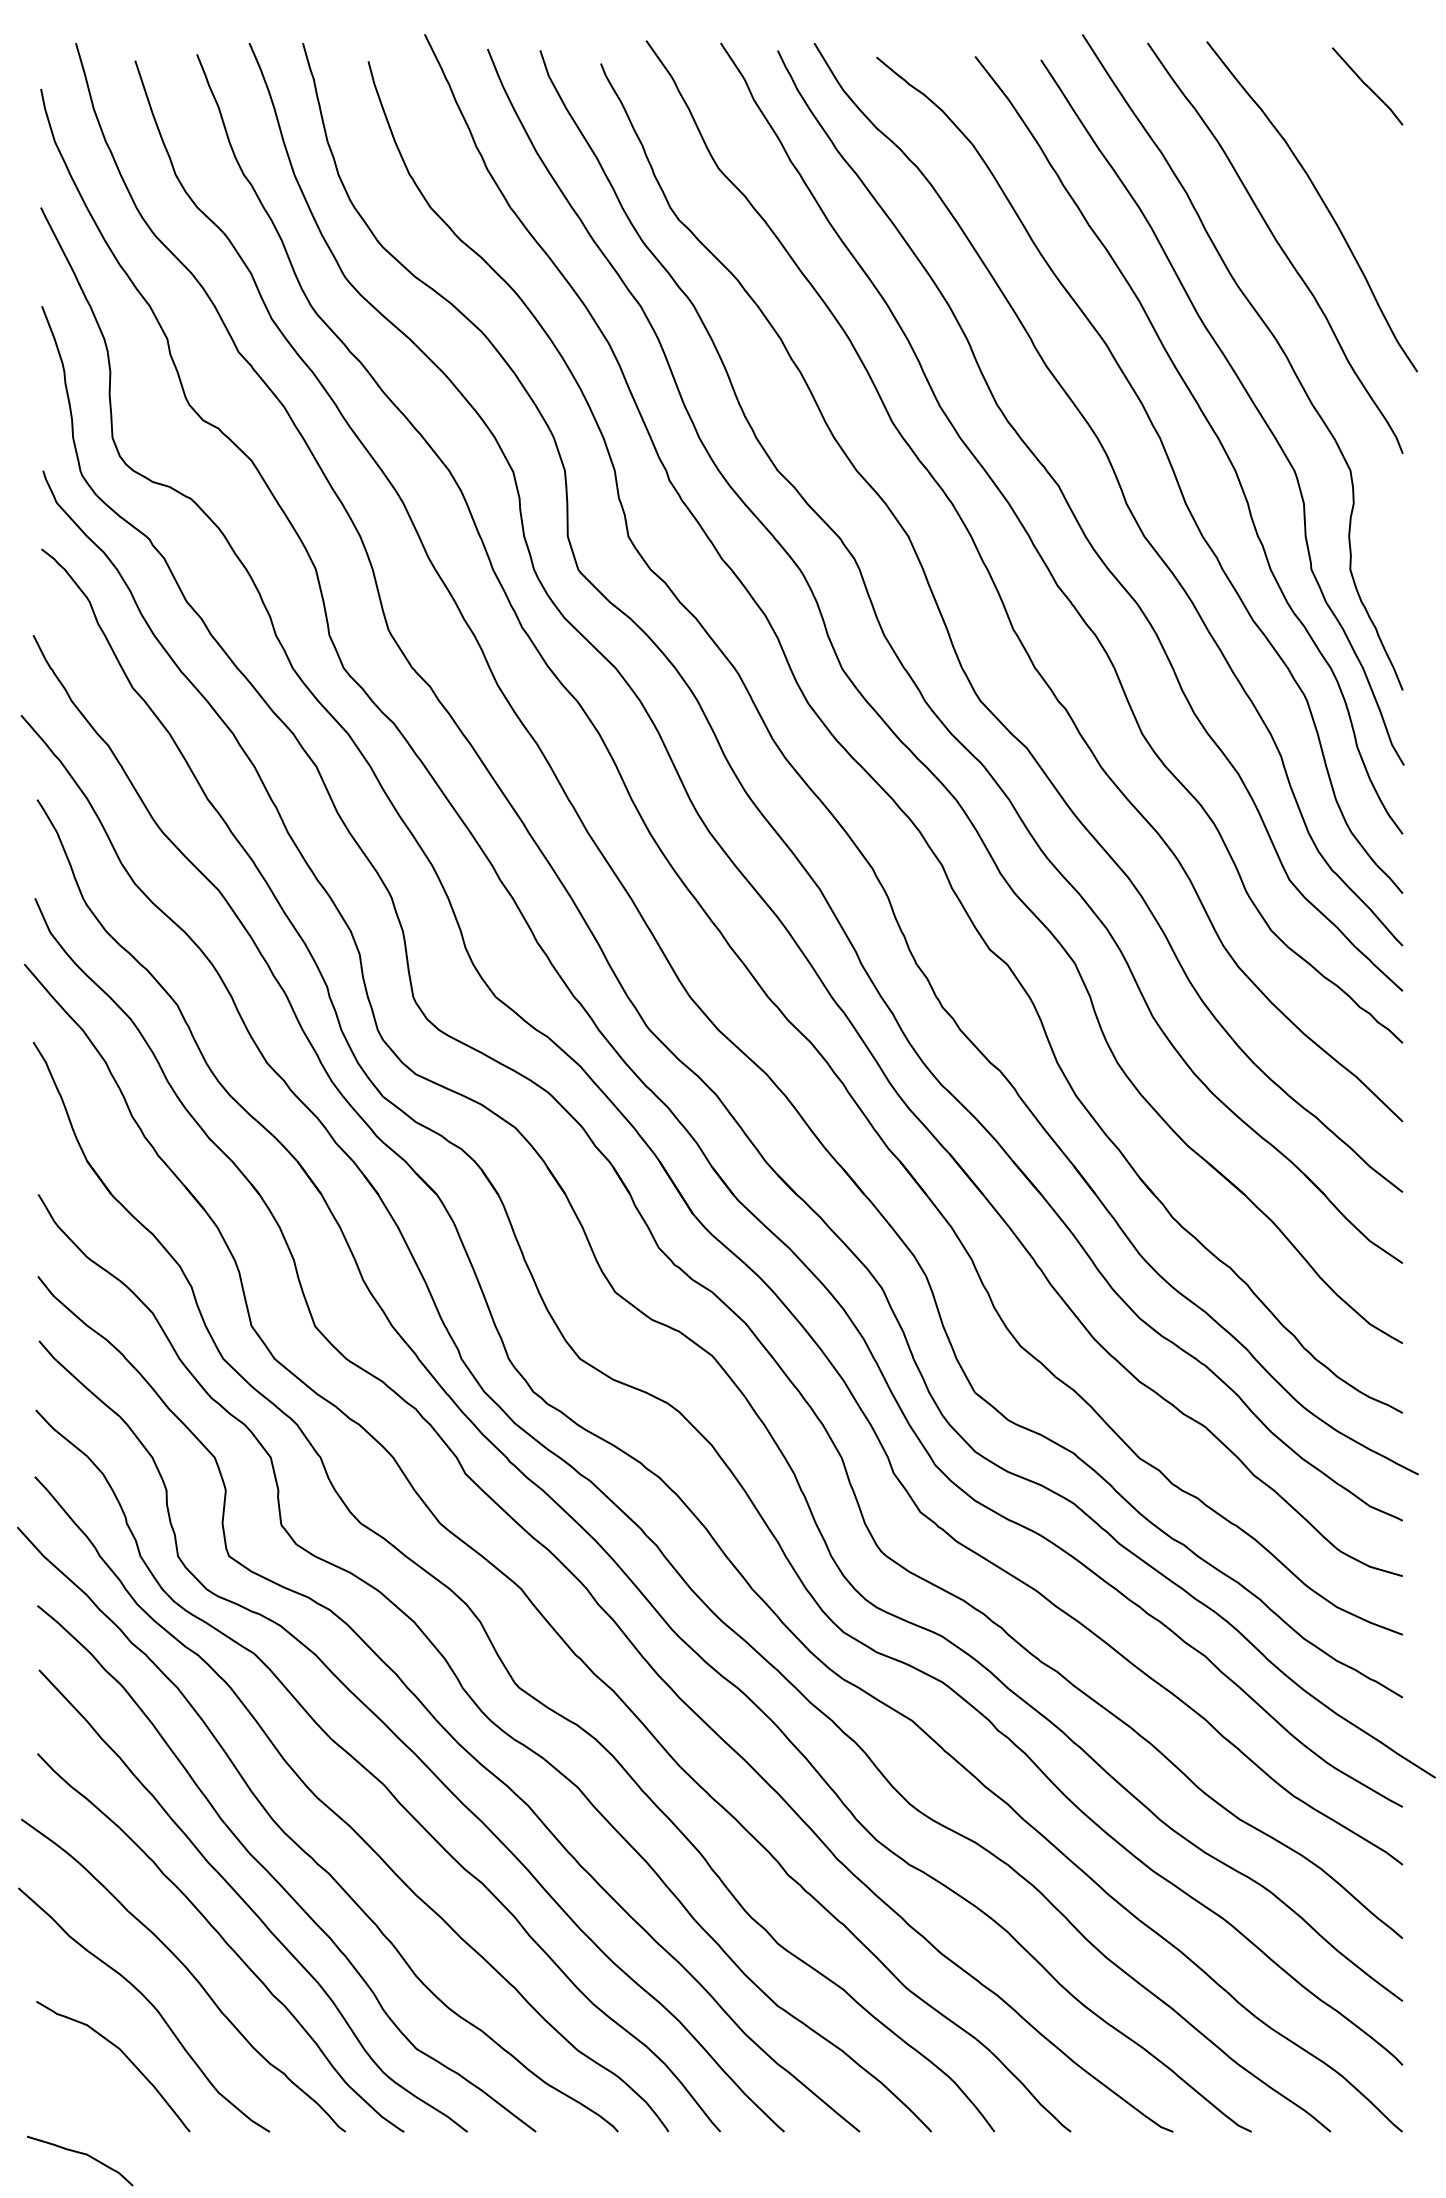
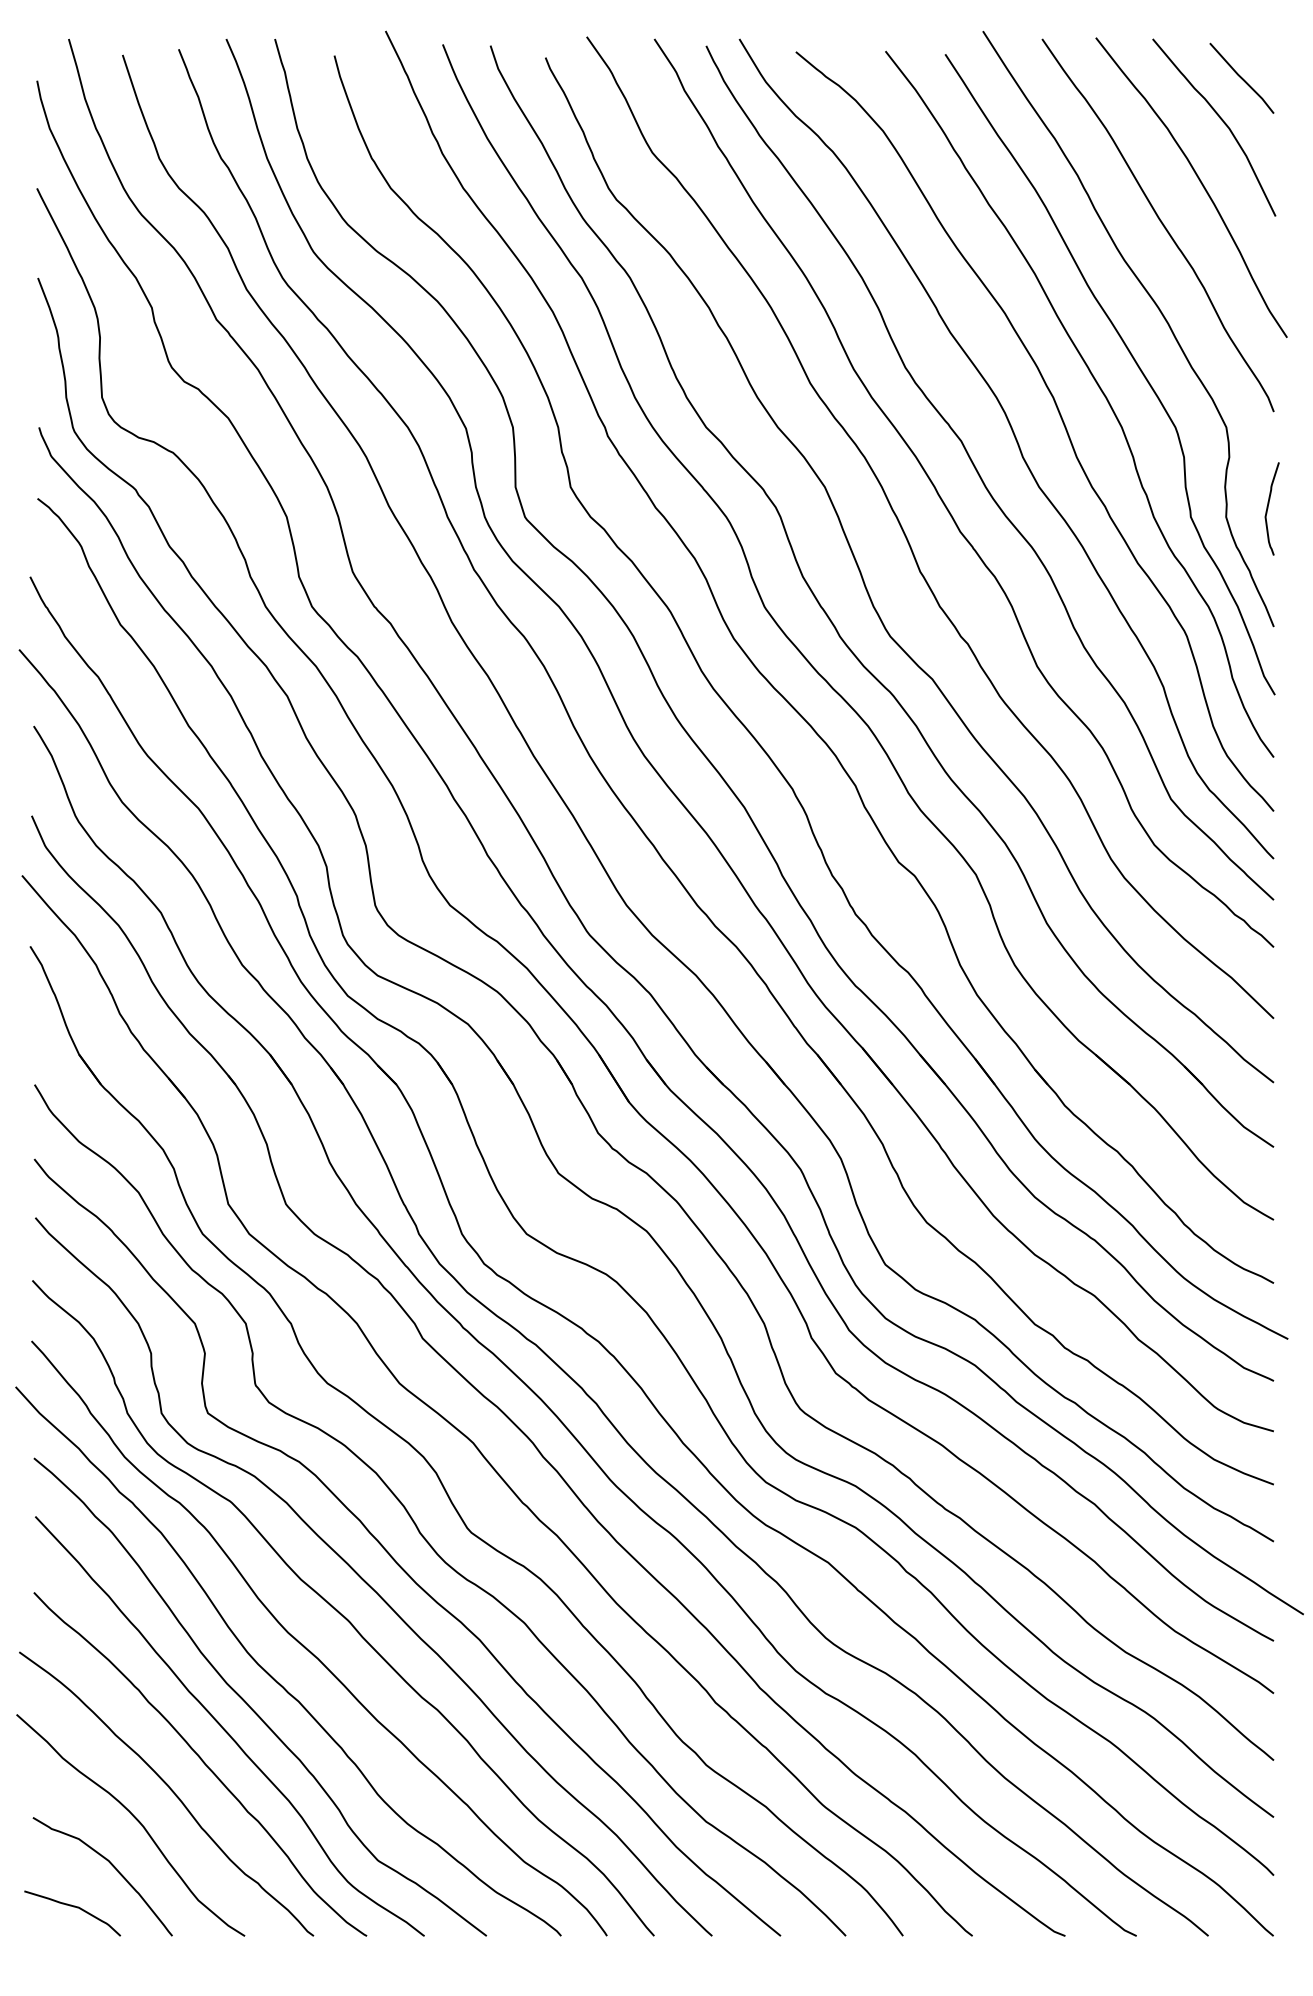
curve: (1347, 136) -> (1223, 123), added
curve: (1396, 560) -> (1268, 508), added
curve: (81, 2154) -> (73, 1907), moved

